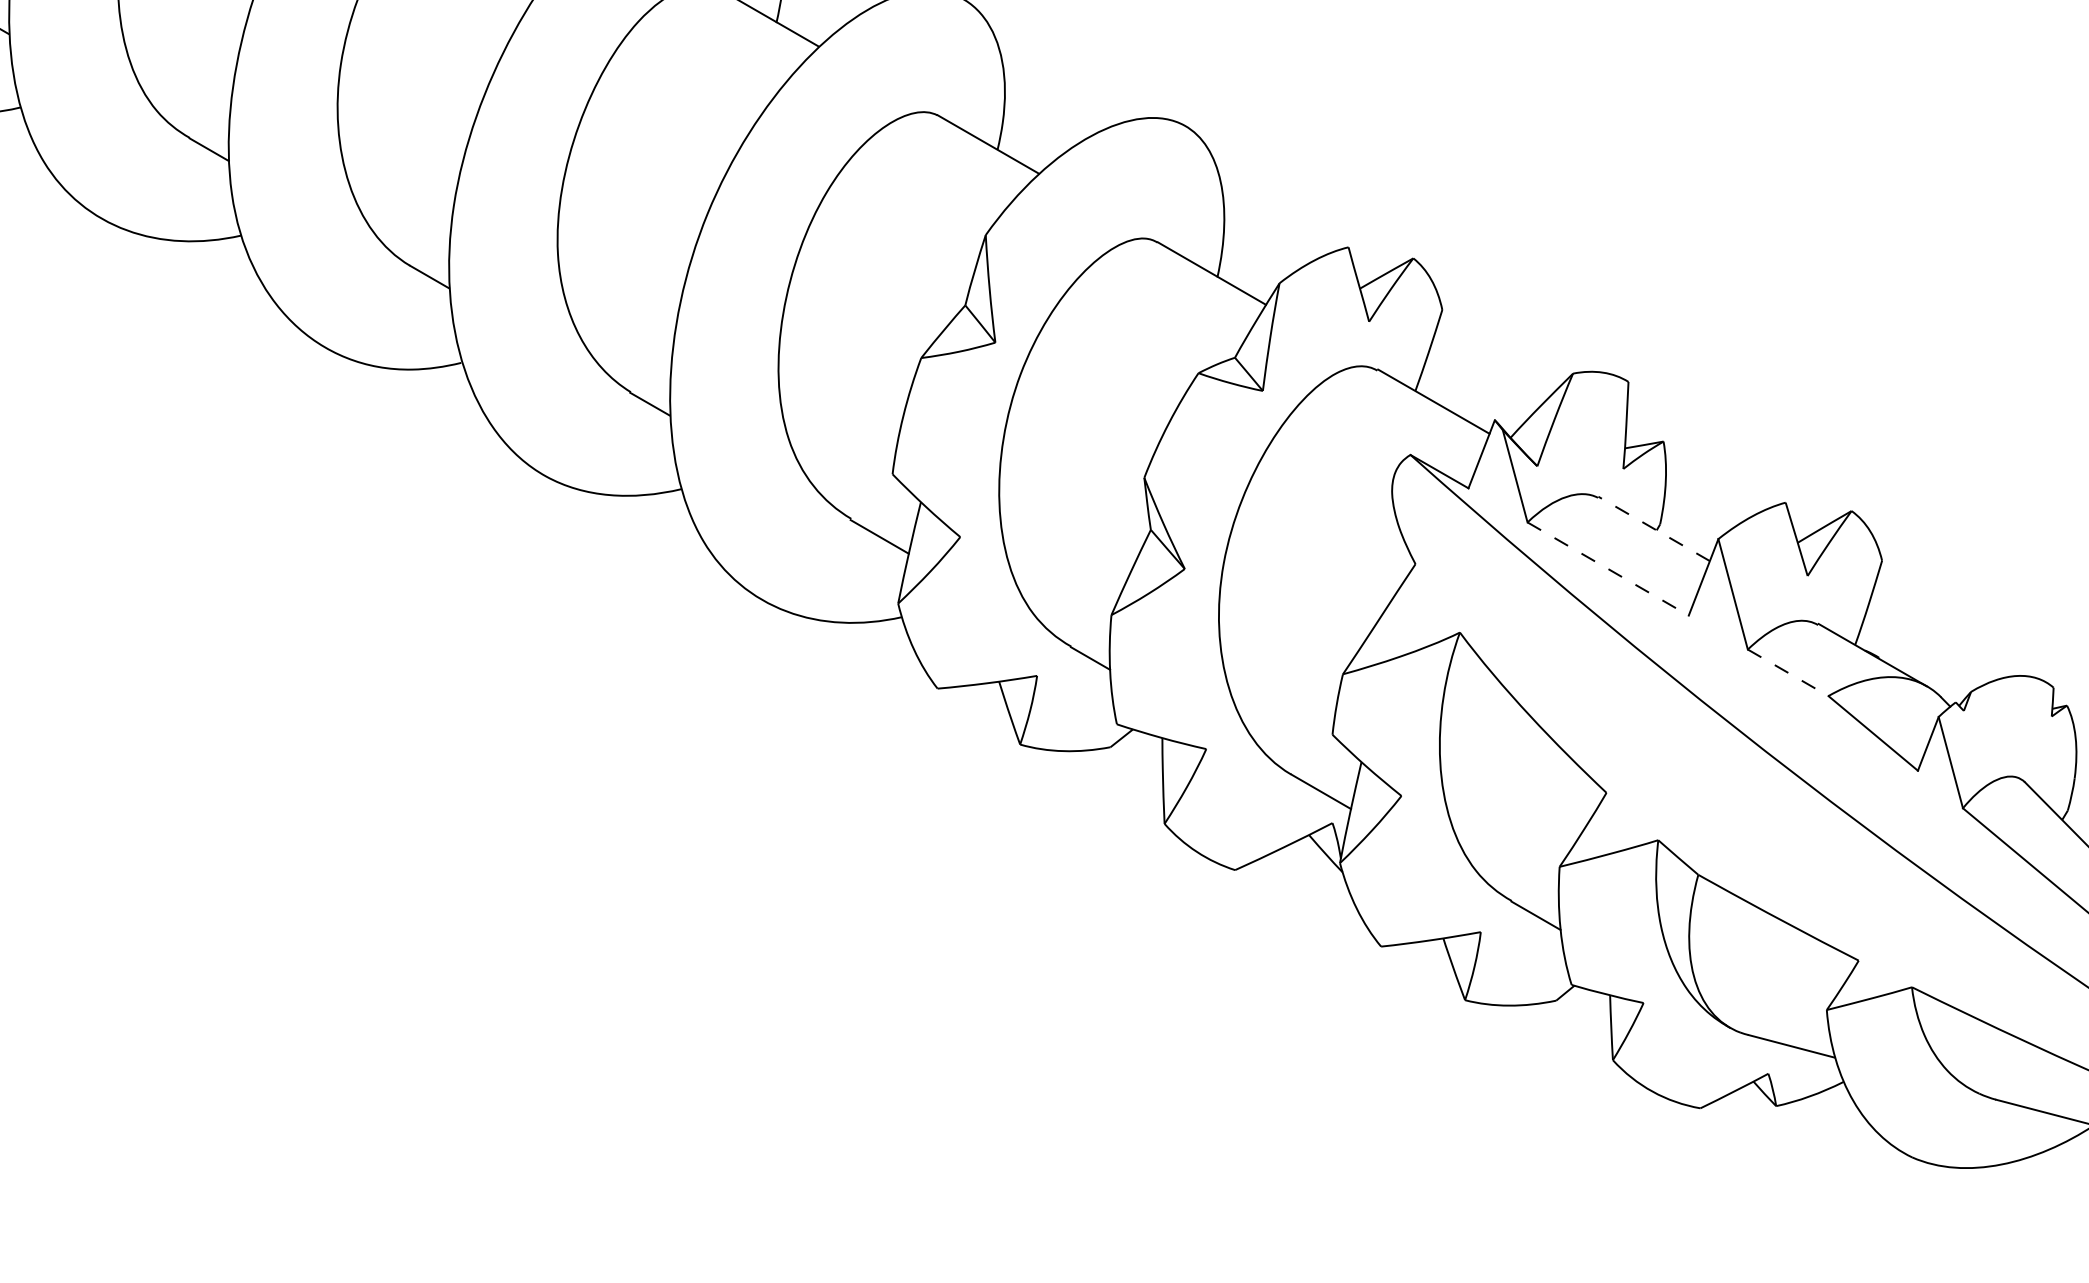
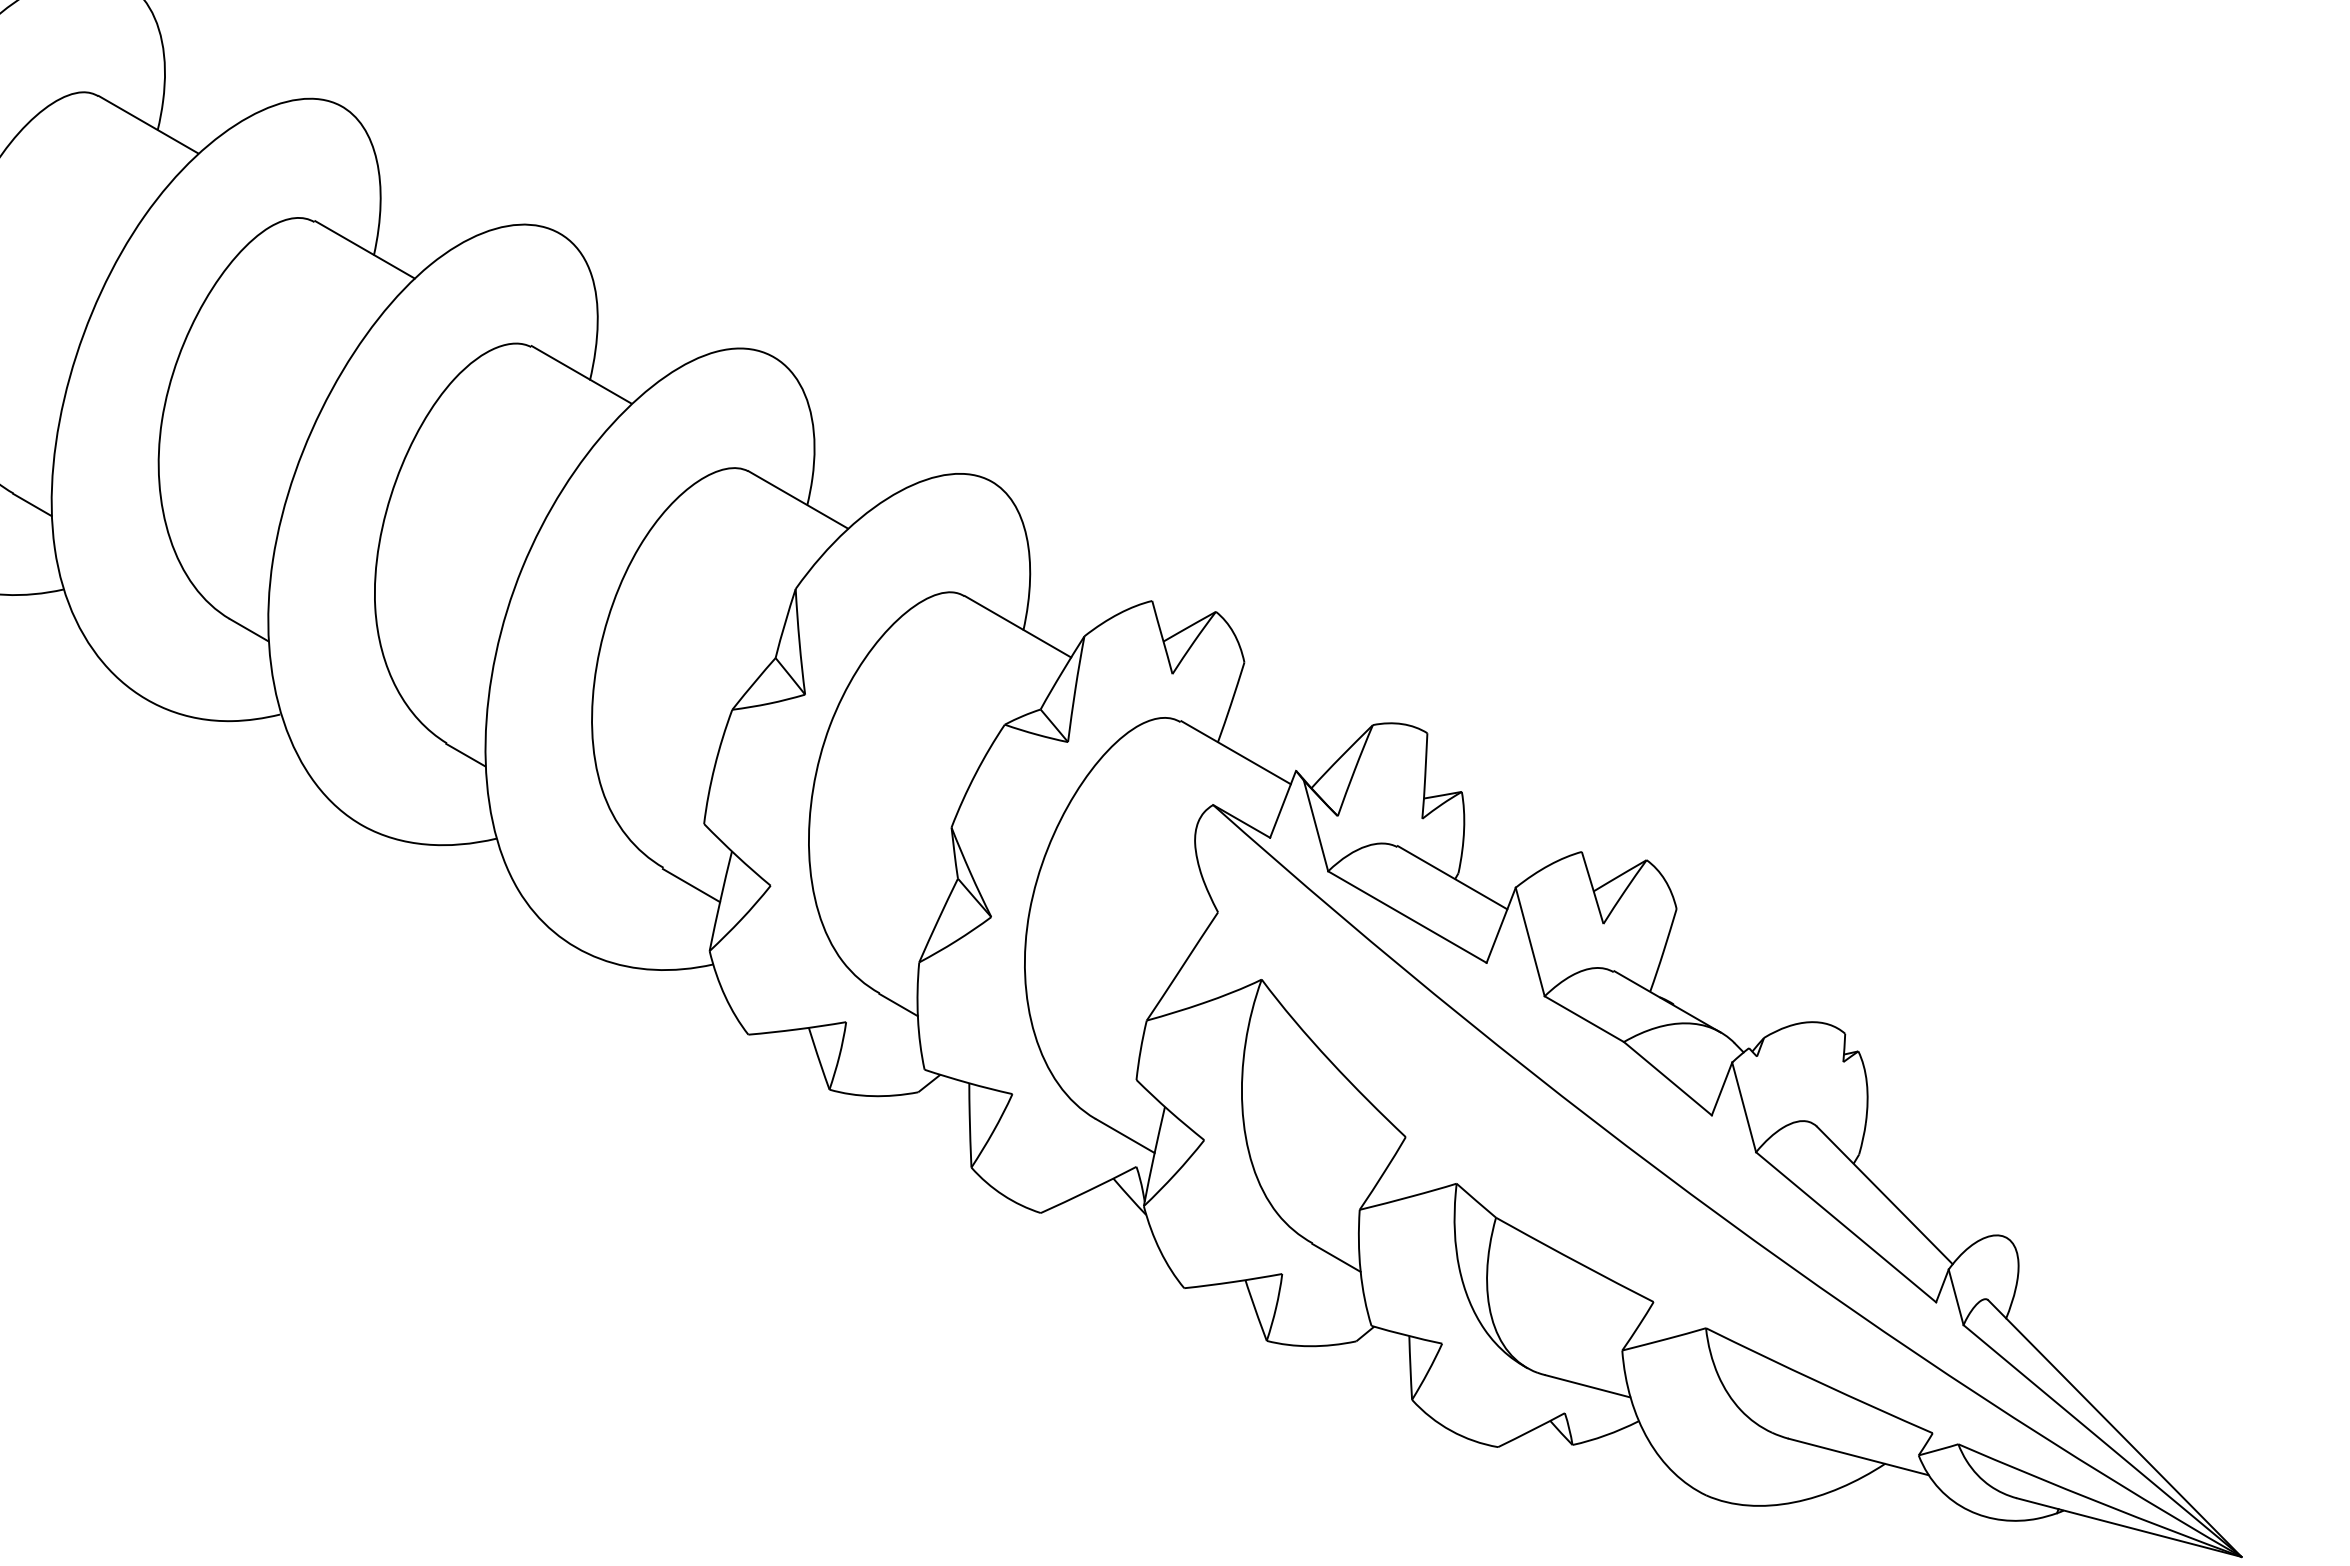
line: (1654, 528) -> (1452, 877), dashed -> solid
line: (1608, 569) -> (1407, 917), dashed -> solid
line: (1788, 673) -> (1584, 1019), dashed -> solid

